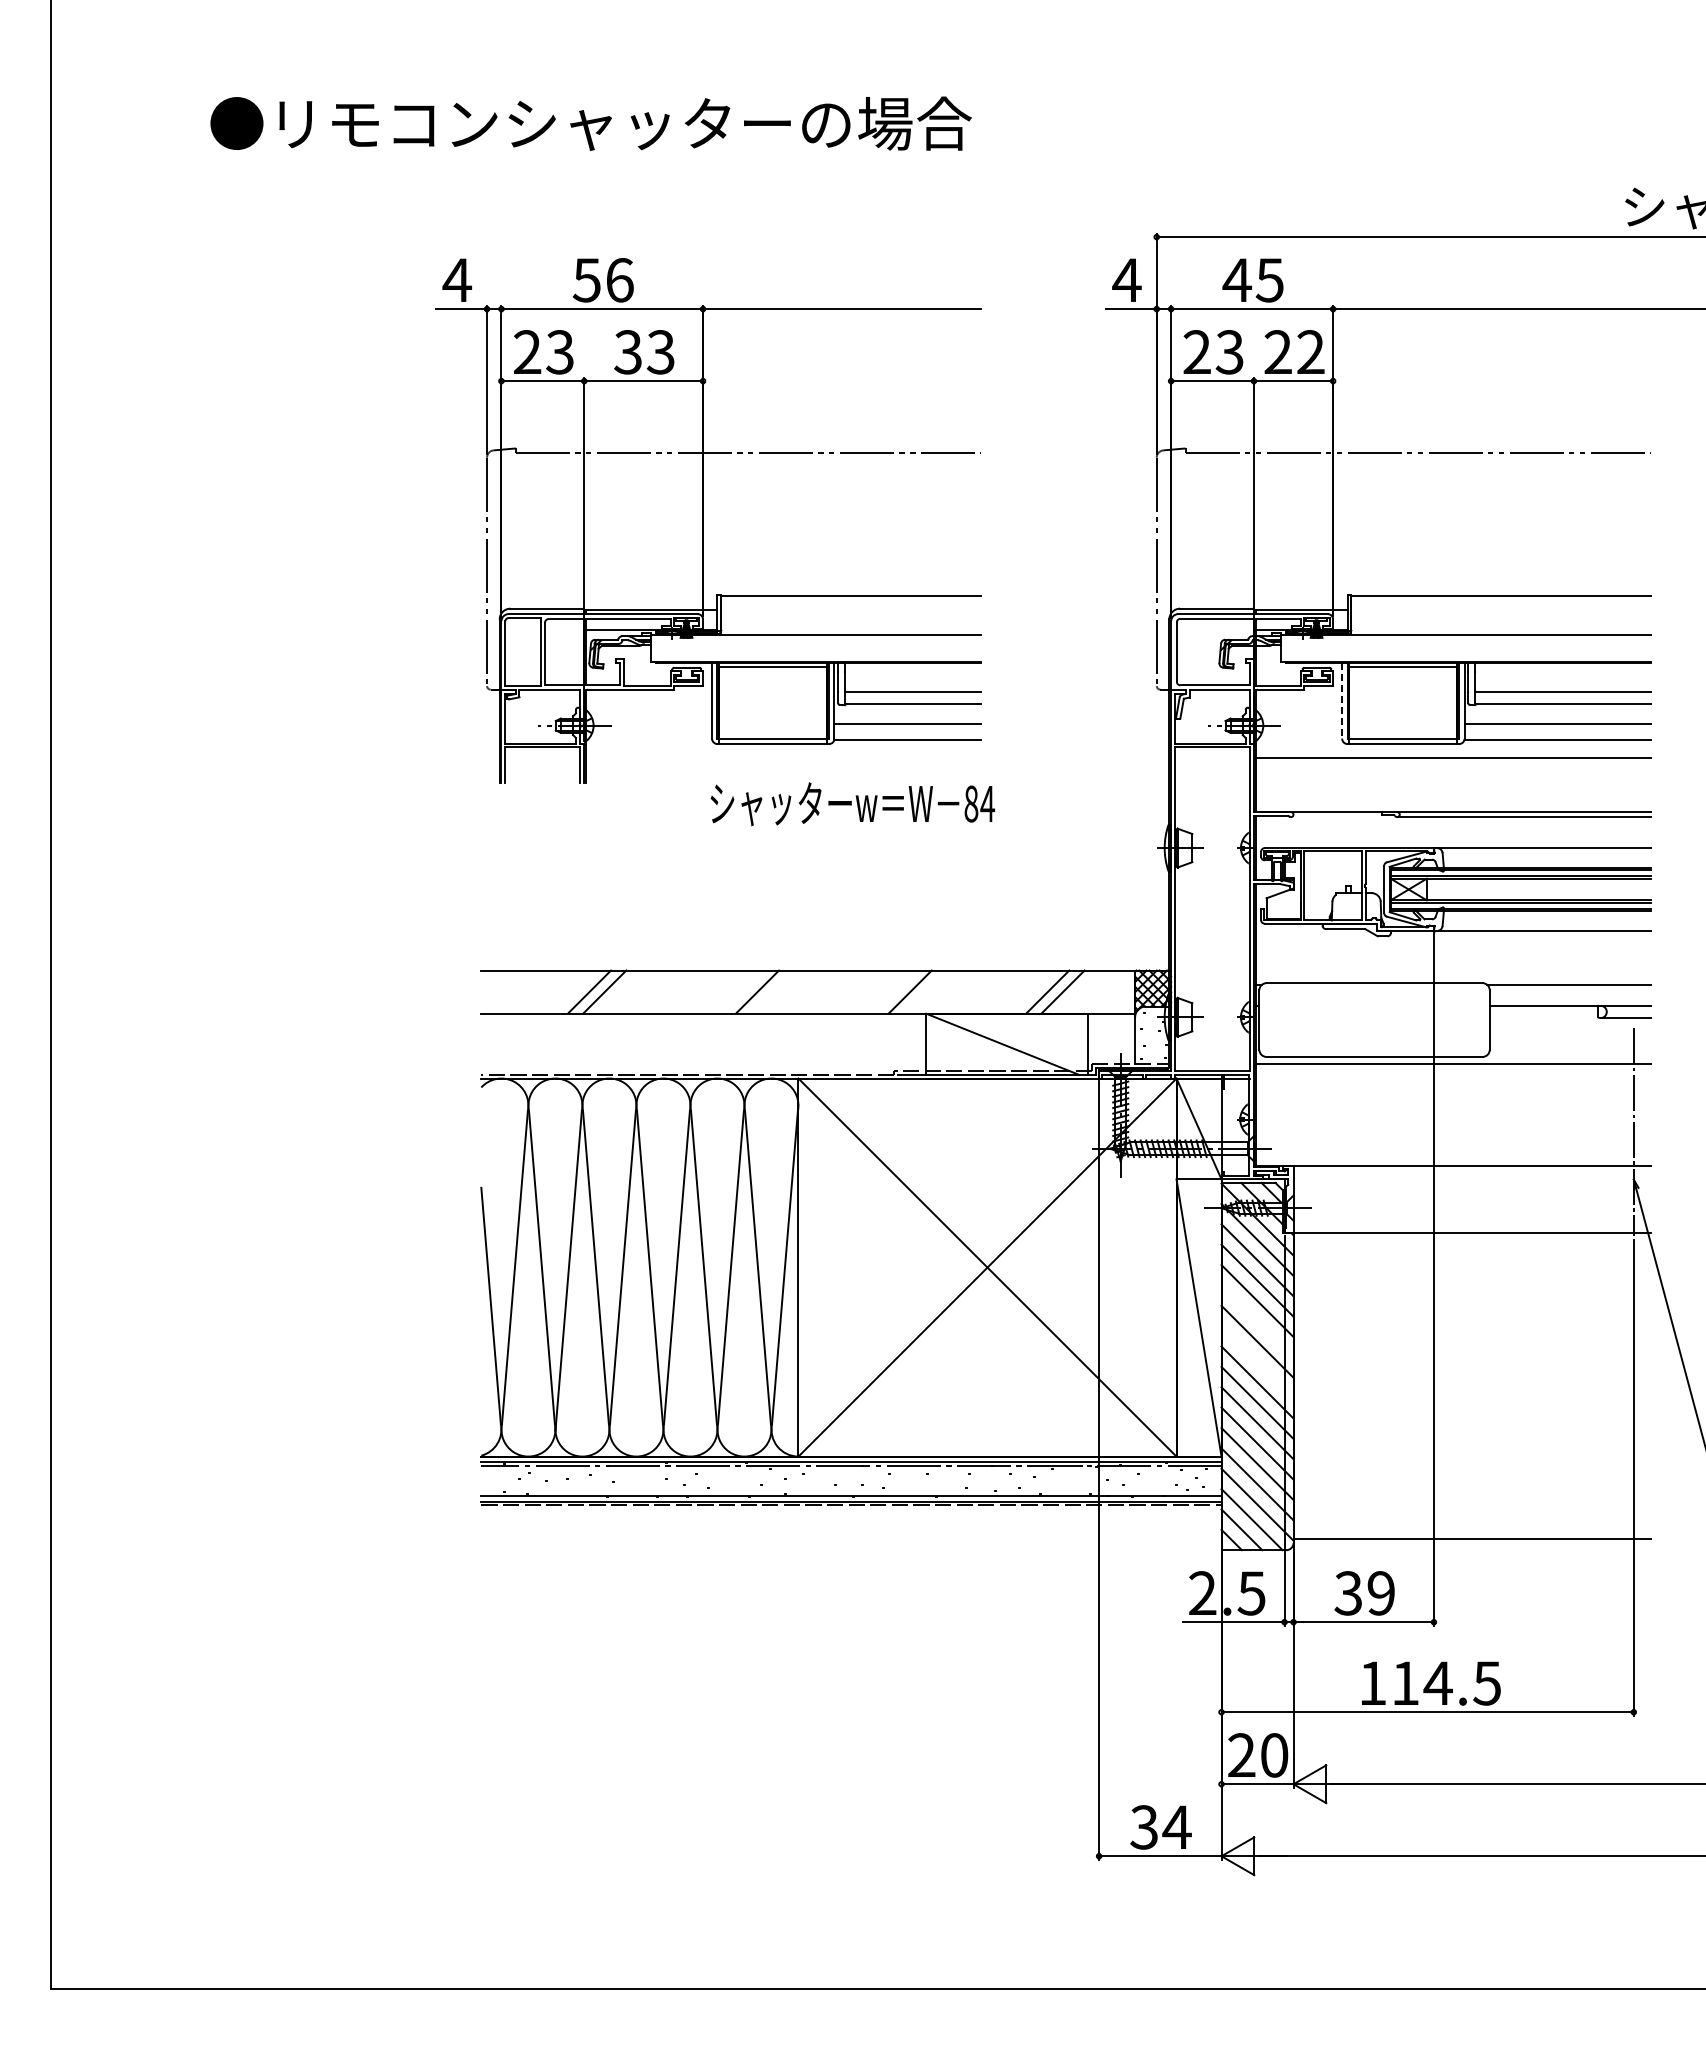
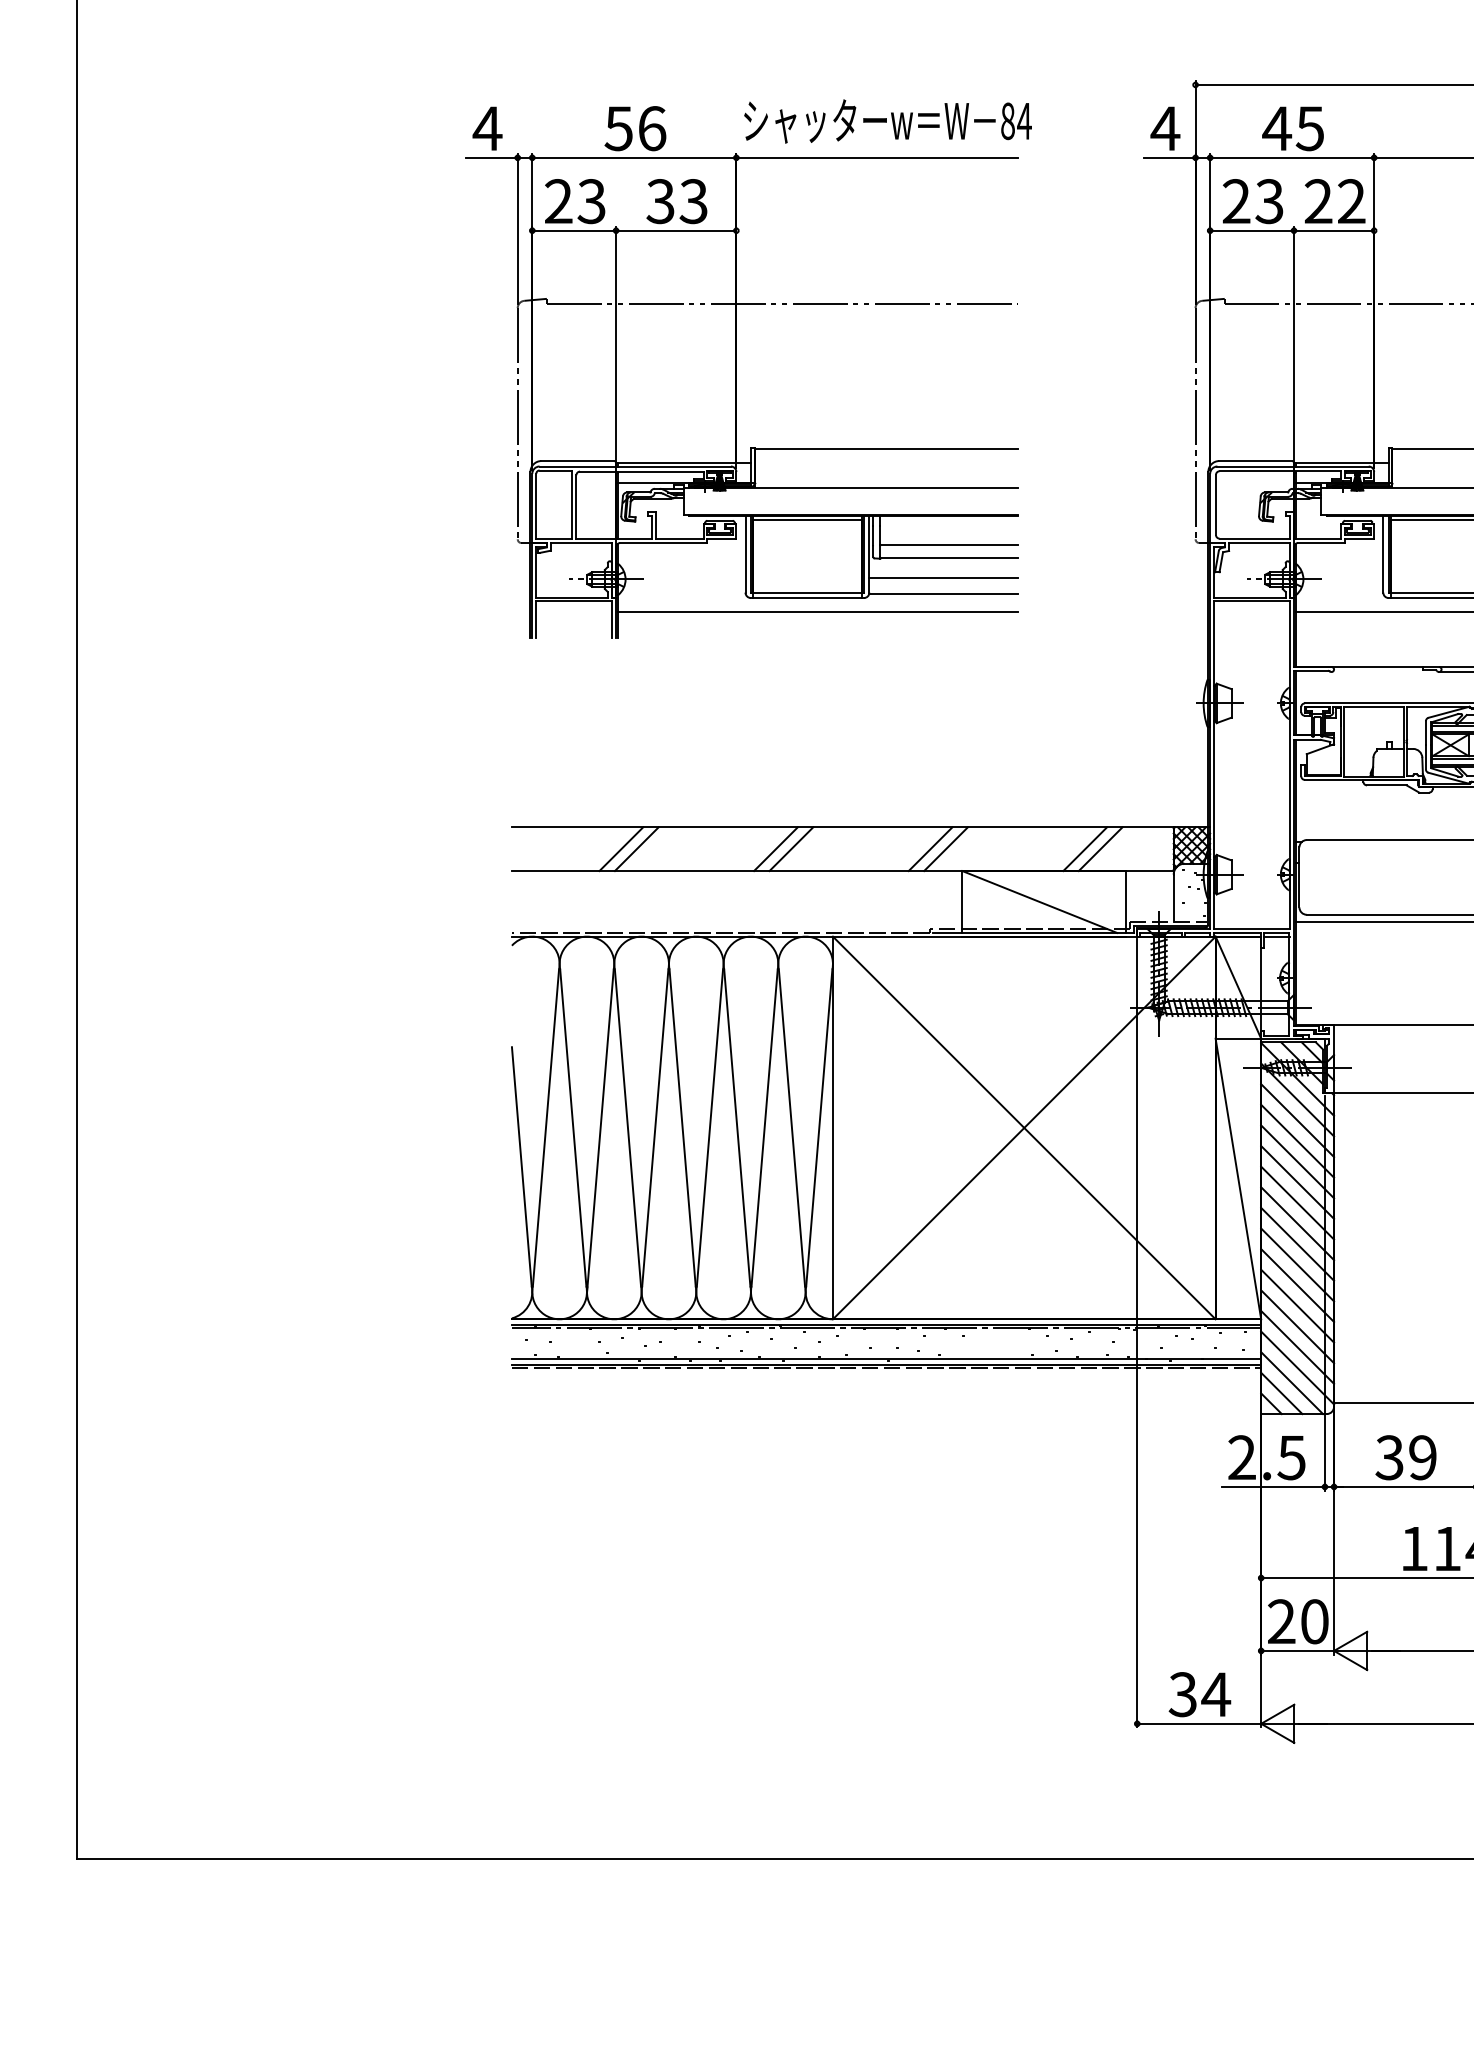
line: (1342, 700) -> (1383, 553), dashed -> solid
line: (783, 758) -> (817, 612), added
text: (852, 804) -> (887, 121), moved
line: (741, 991) -> (775, 848), added
line: (894, 991) -> (930, 848), added
line: (1257, 1321) -> (1297, 1182), added
line: (1257, 1362) -> (1297, 1224), added

